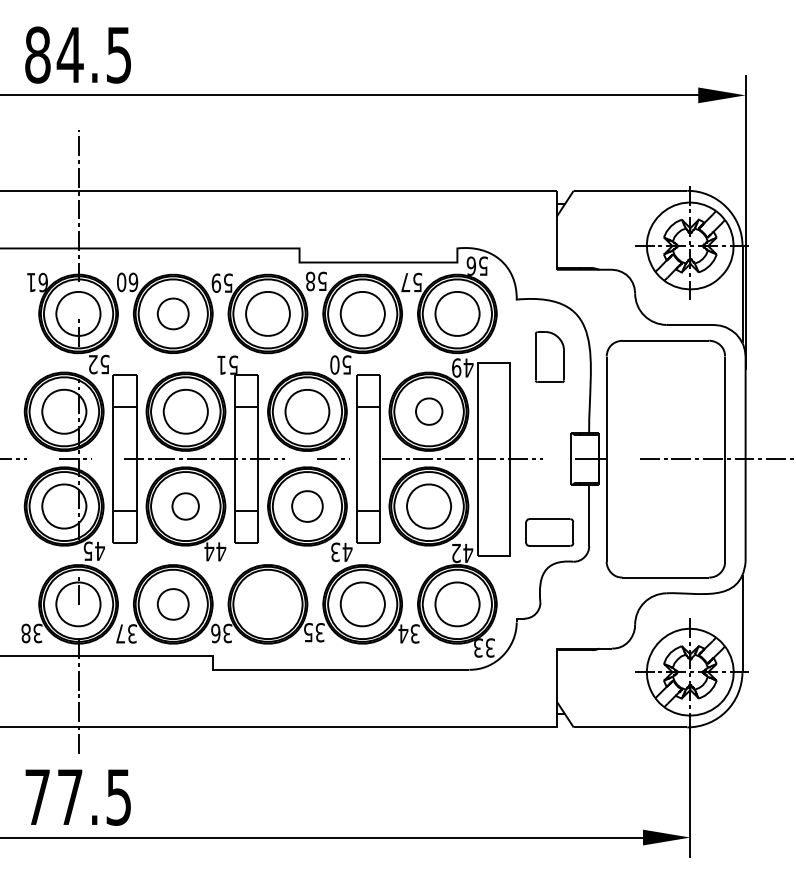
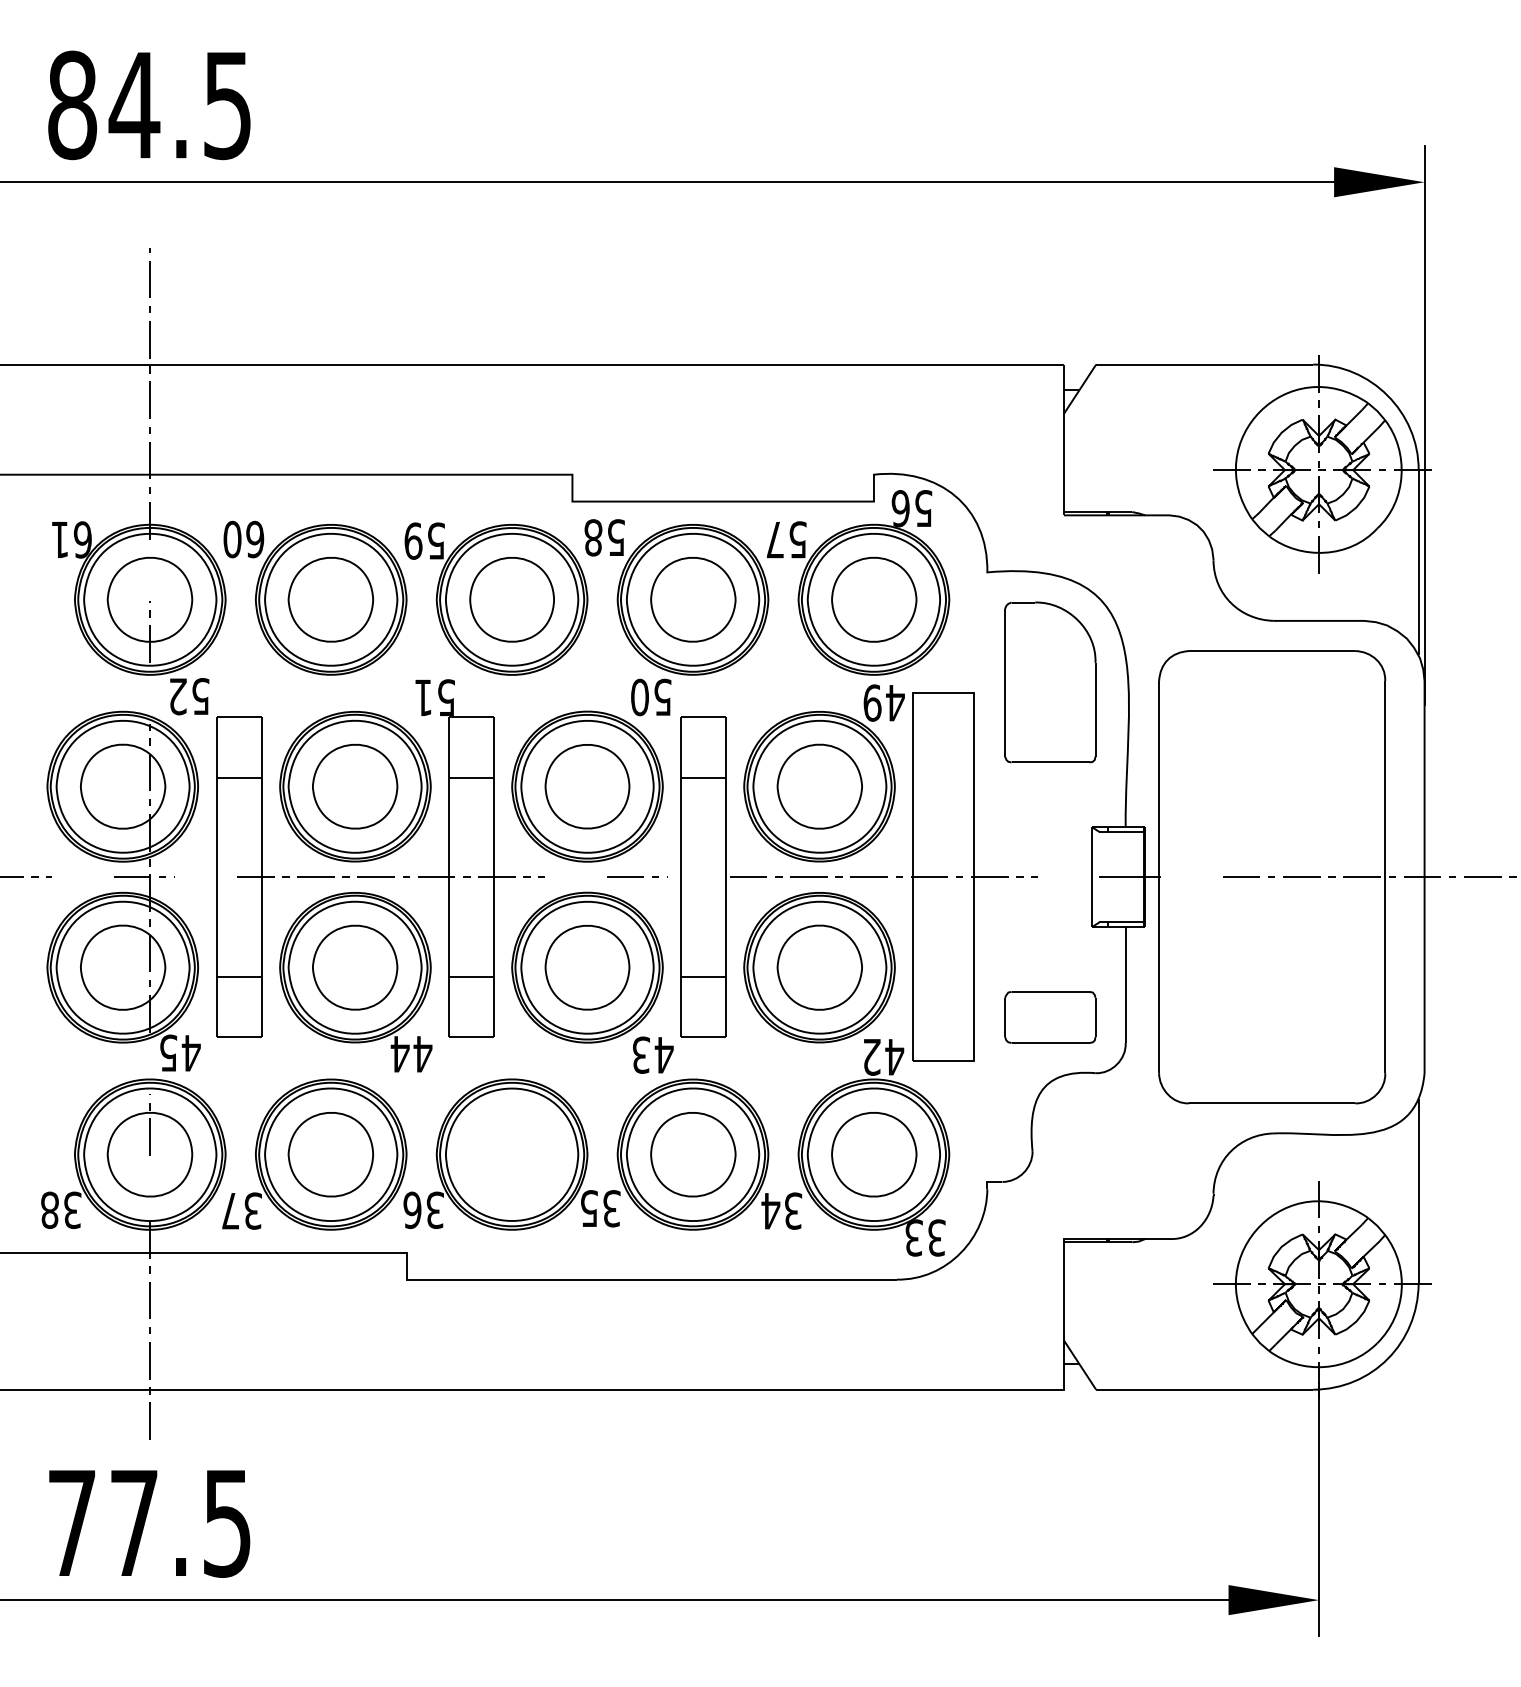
part: (173, 313) -> (331, 598), size x1.43
part: (549, 356) -> (1049, 681), size x1.67
part: (429, 411) -> (820, 786), size x1.67
part: (185, 506) -> (354, 967), size x1.67
part: (307, 506) -> (587, 967), size x1.43
part: (173, 604) -> (331, 1154), size x1.43

